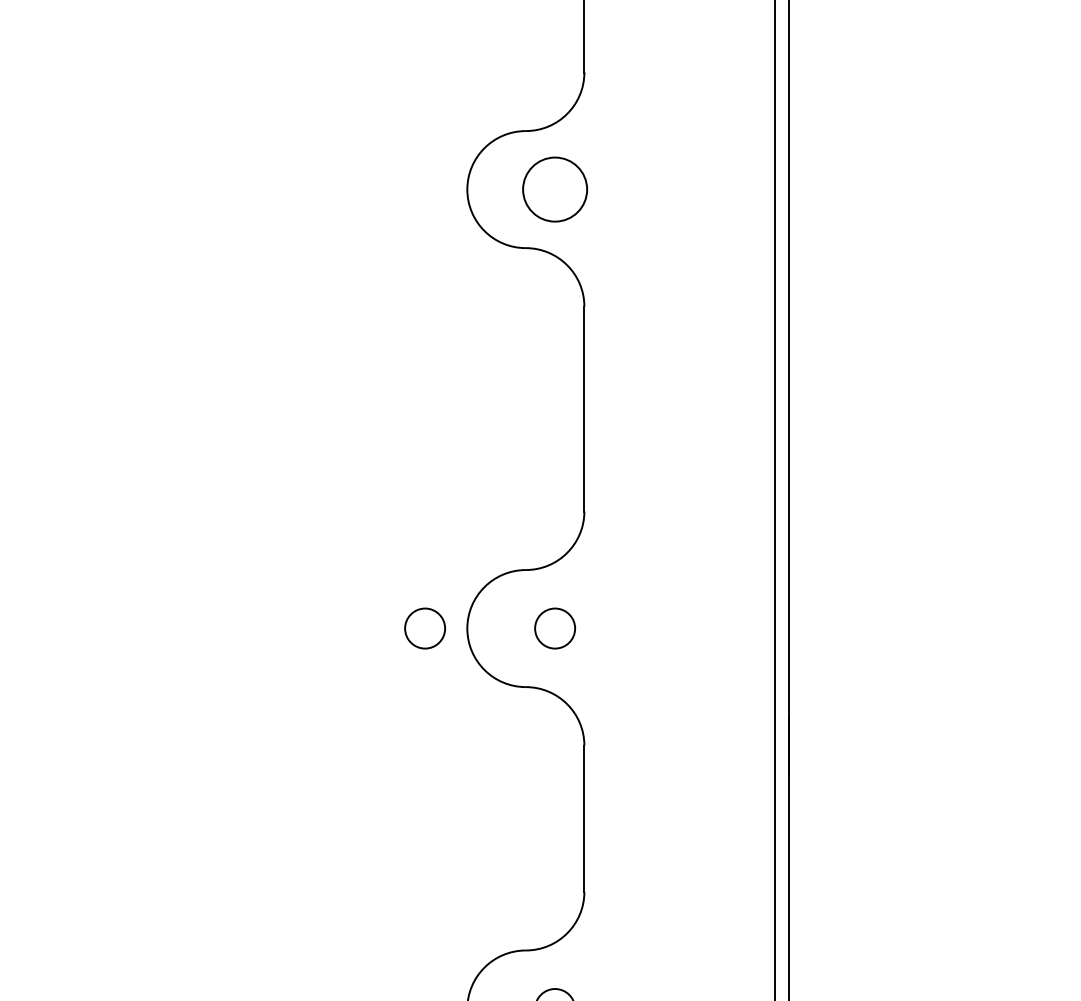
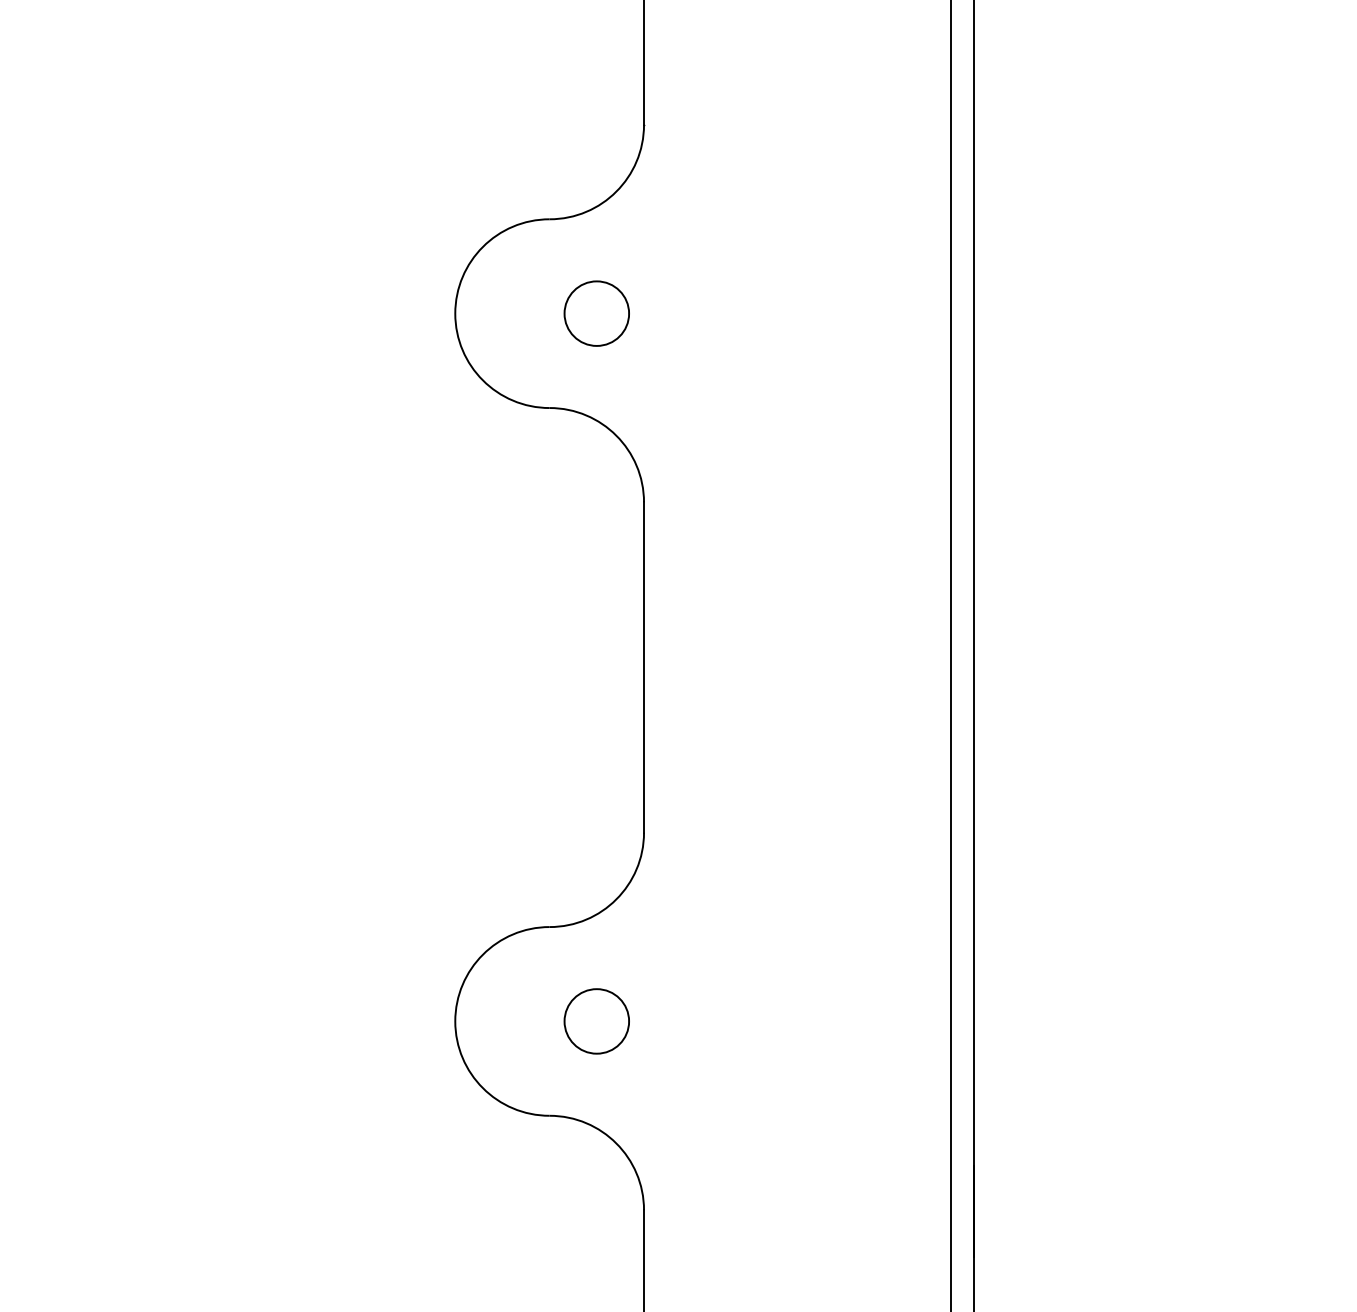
circle: (555, 189) -> (597, 313), size x0.62
circle: (424, 628) -> (386, 1021), removed

